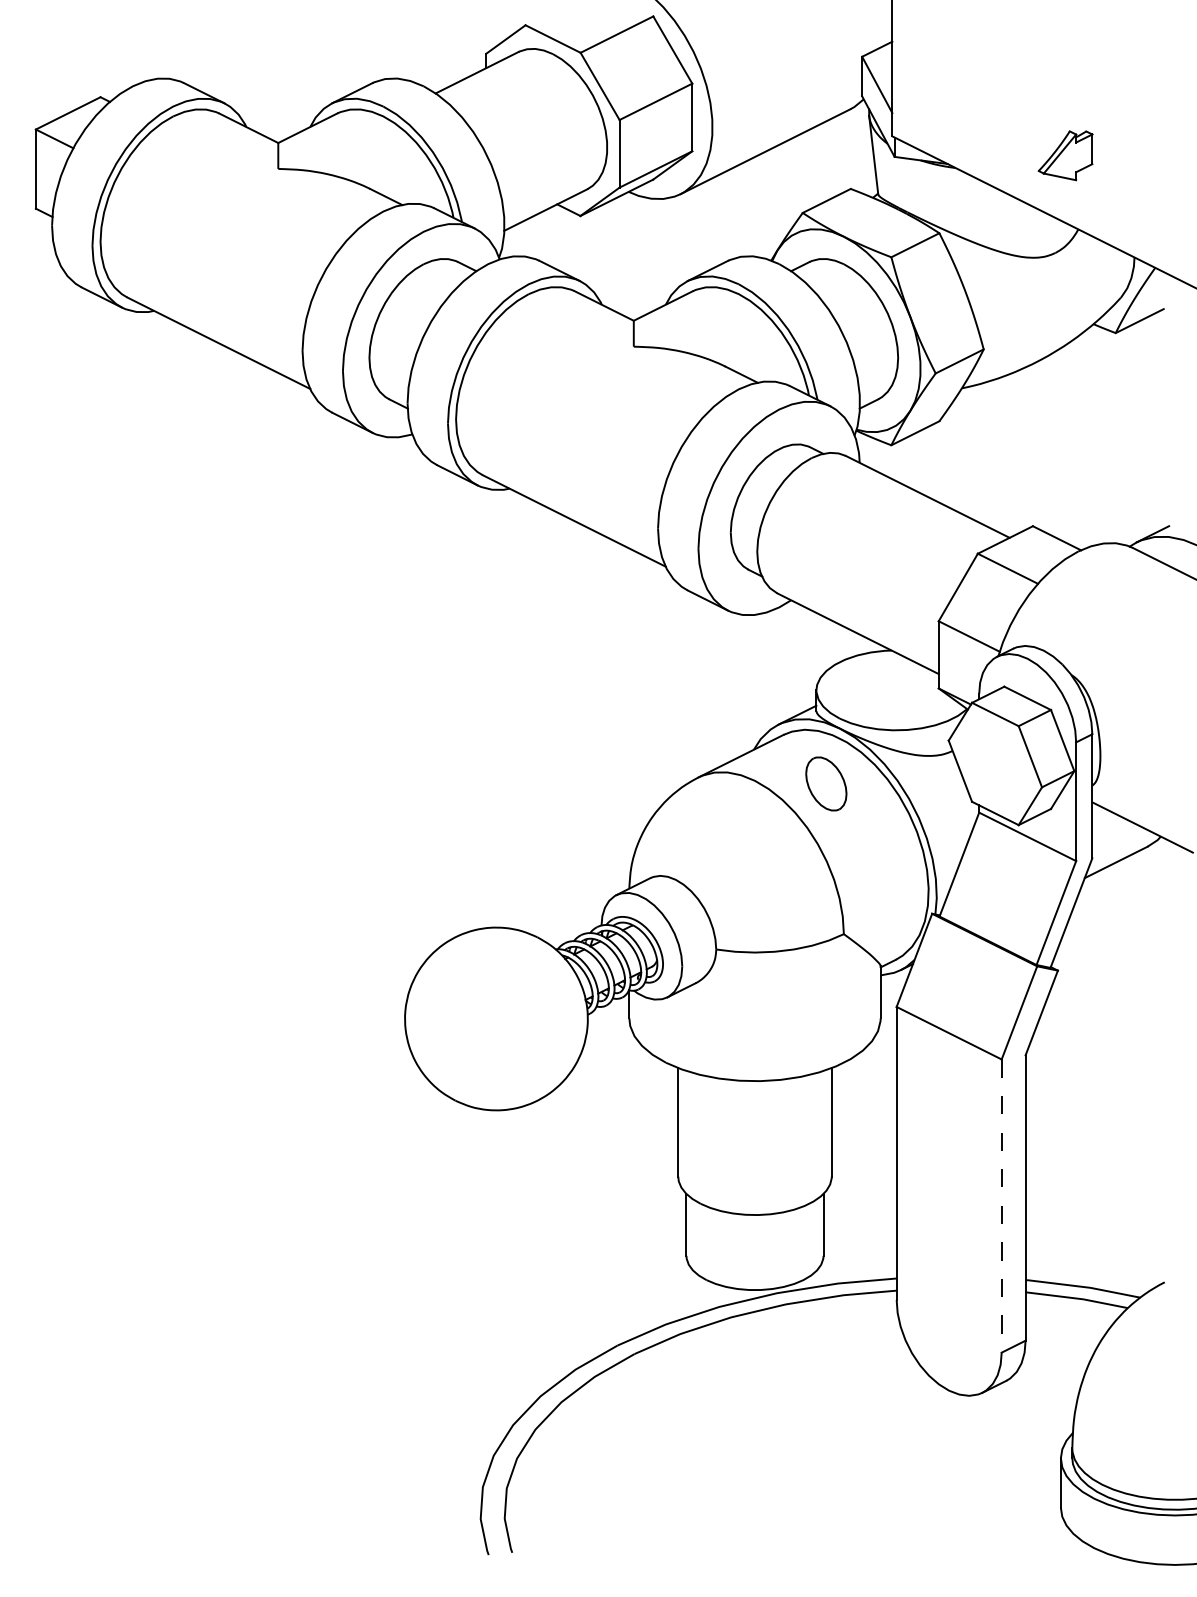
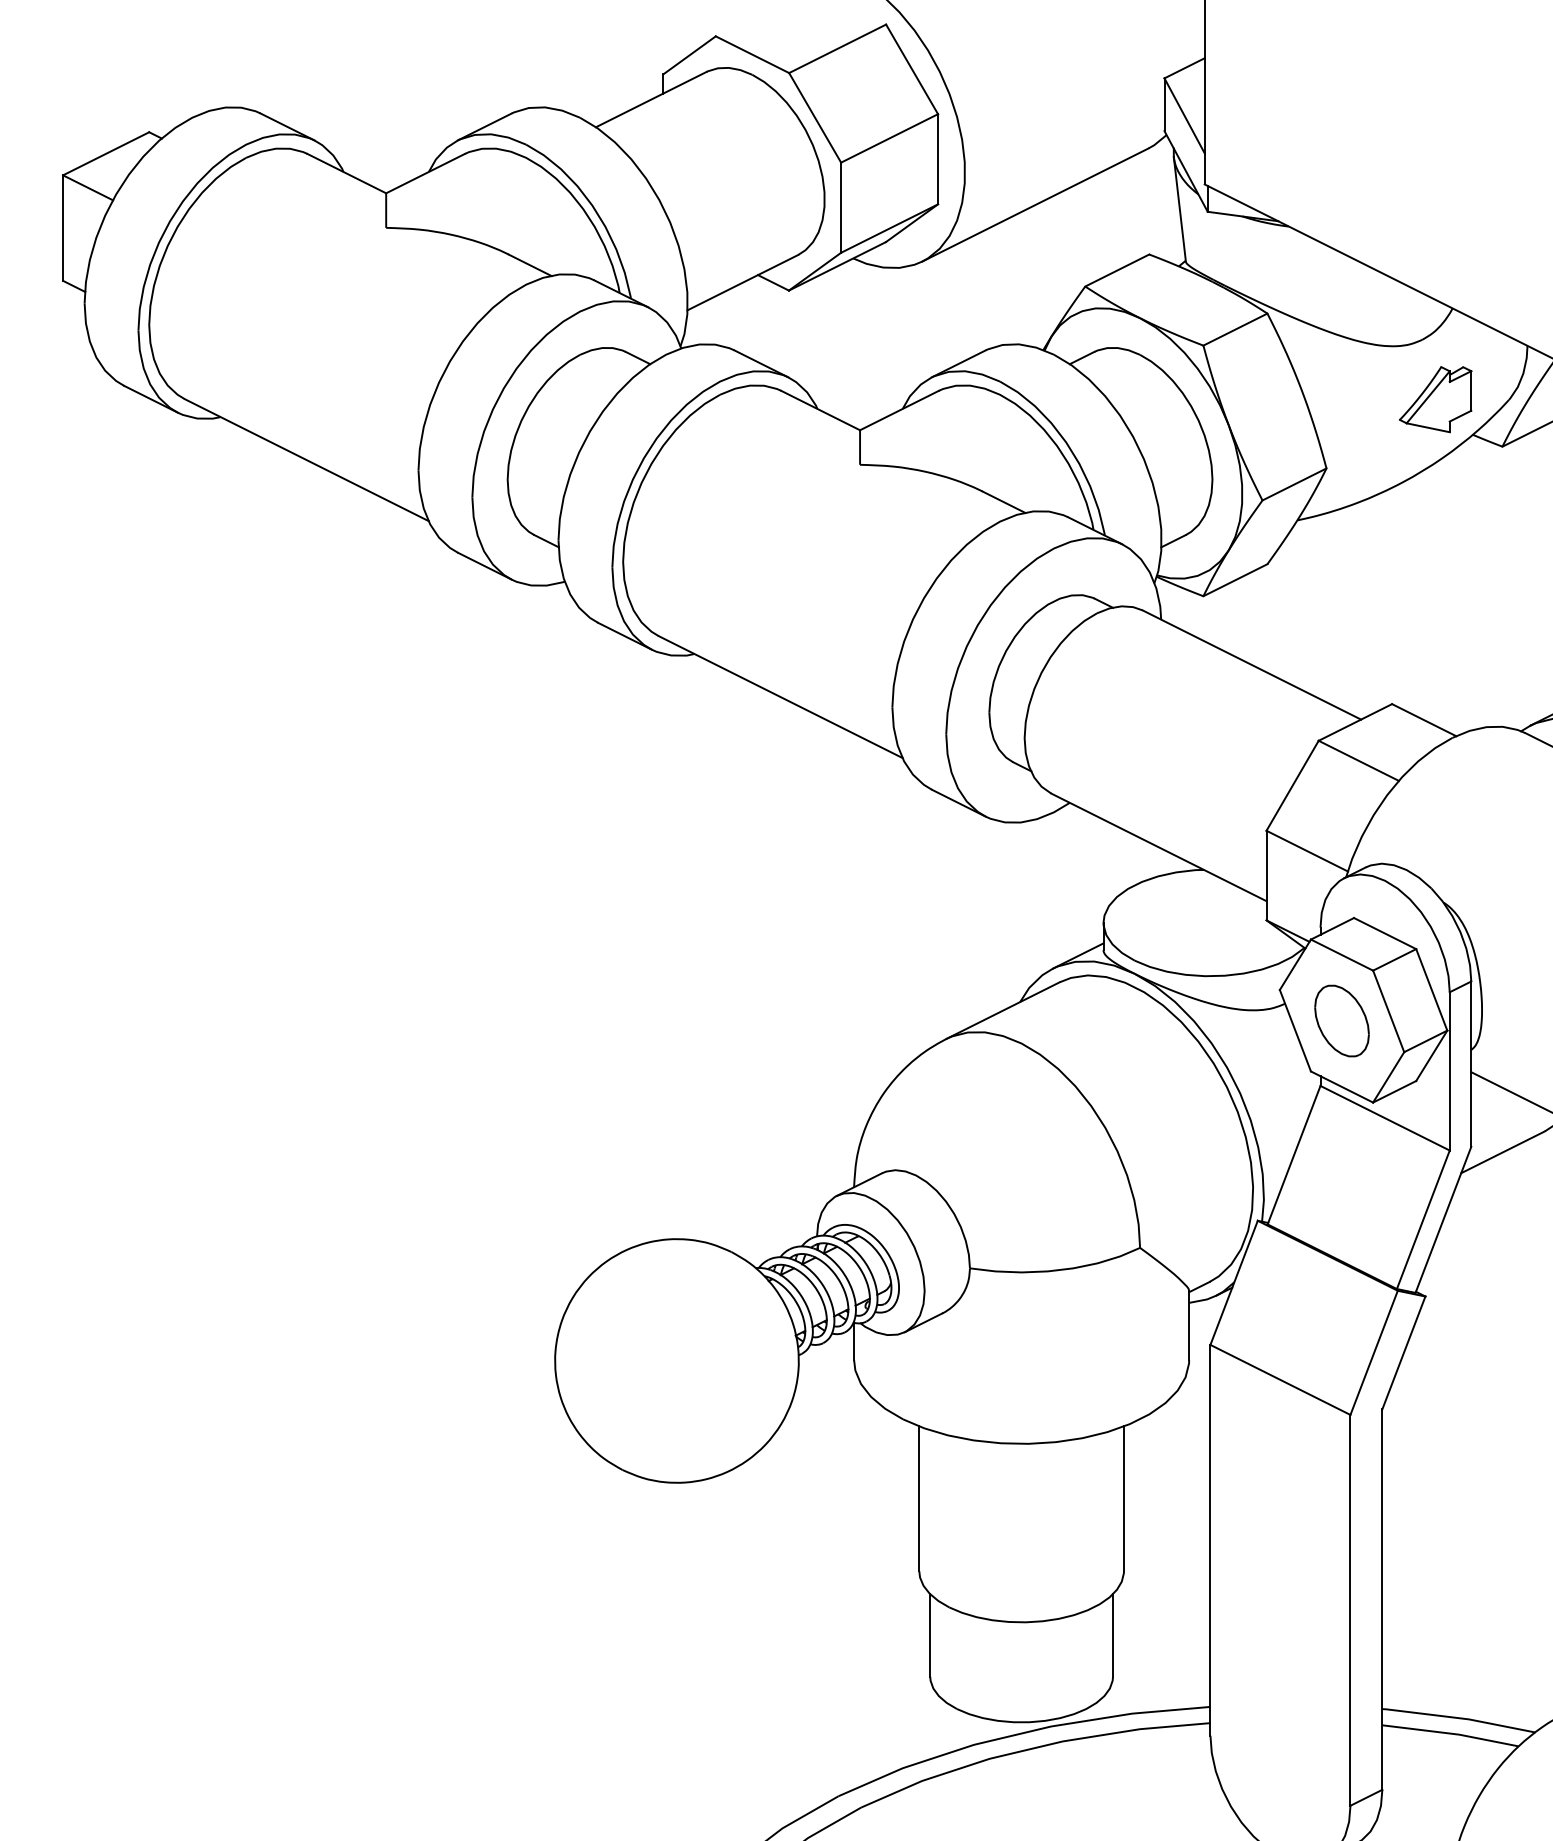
part: (1065, 155) -> (1435, 399), moved
part: (826, 783) -> (1342, 1020), moved
line: (1001, 1206) -> (1350, 1610), dashed -> solid

